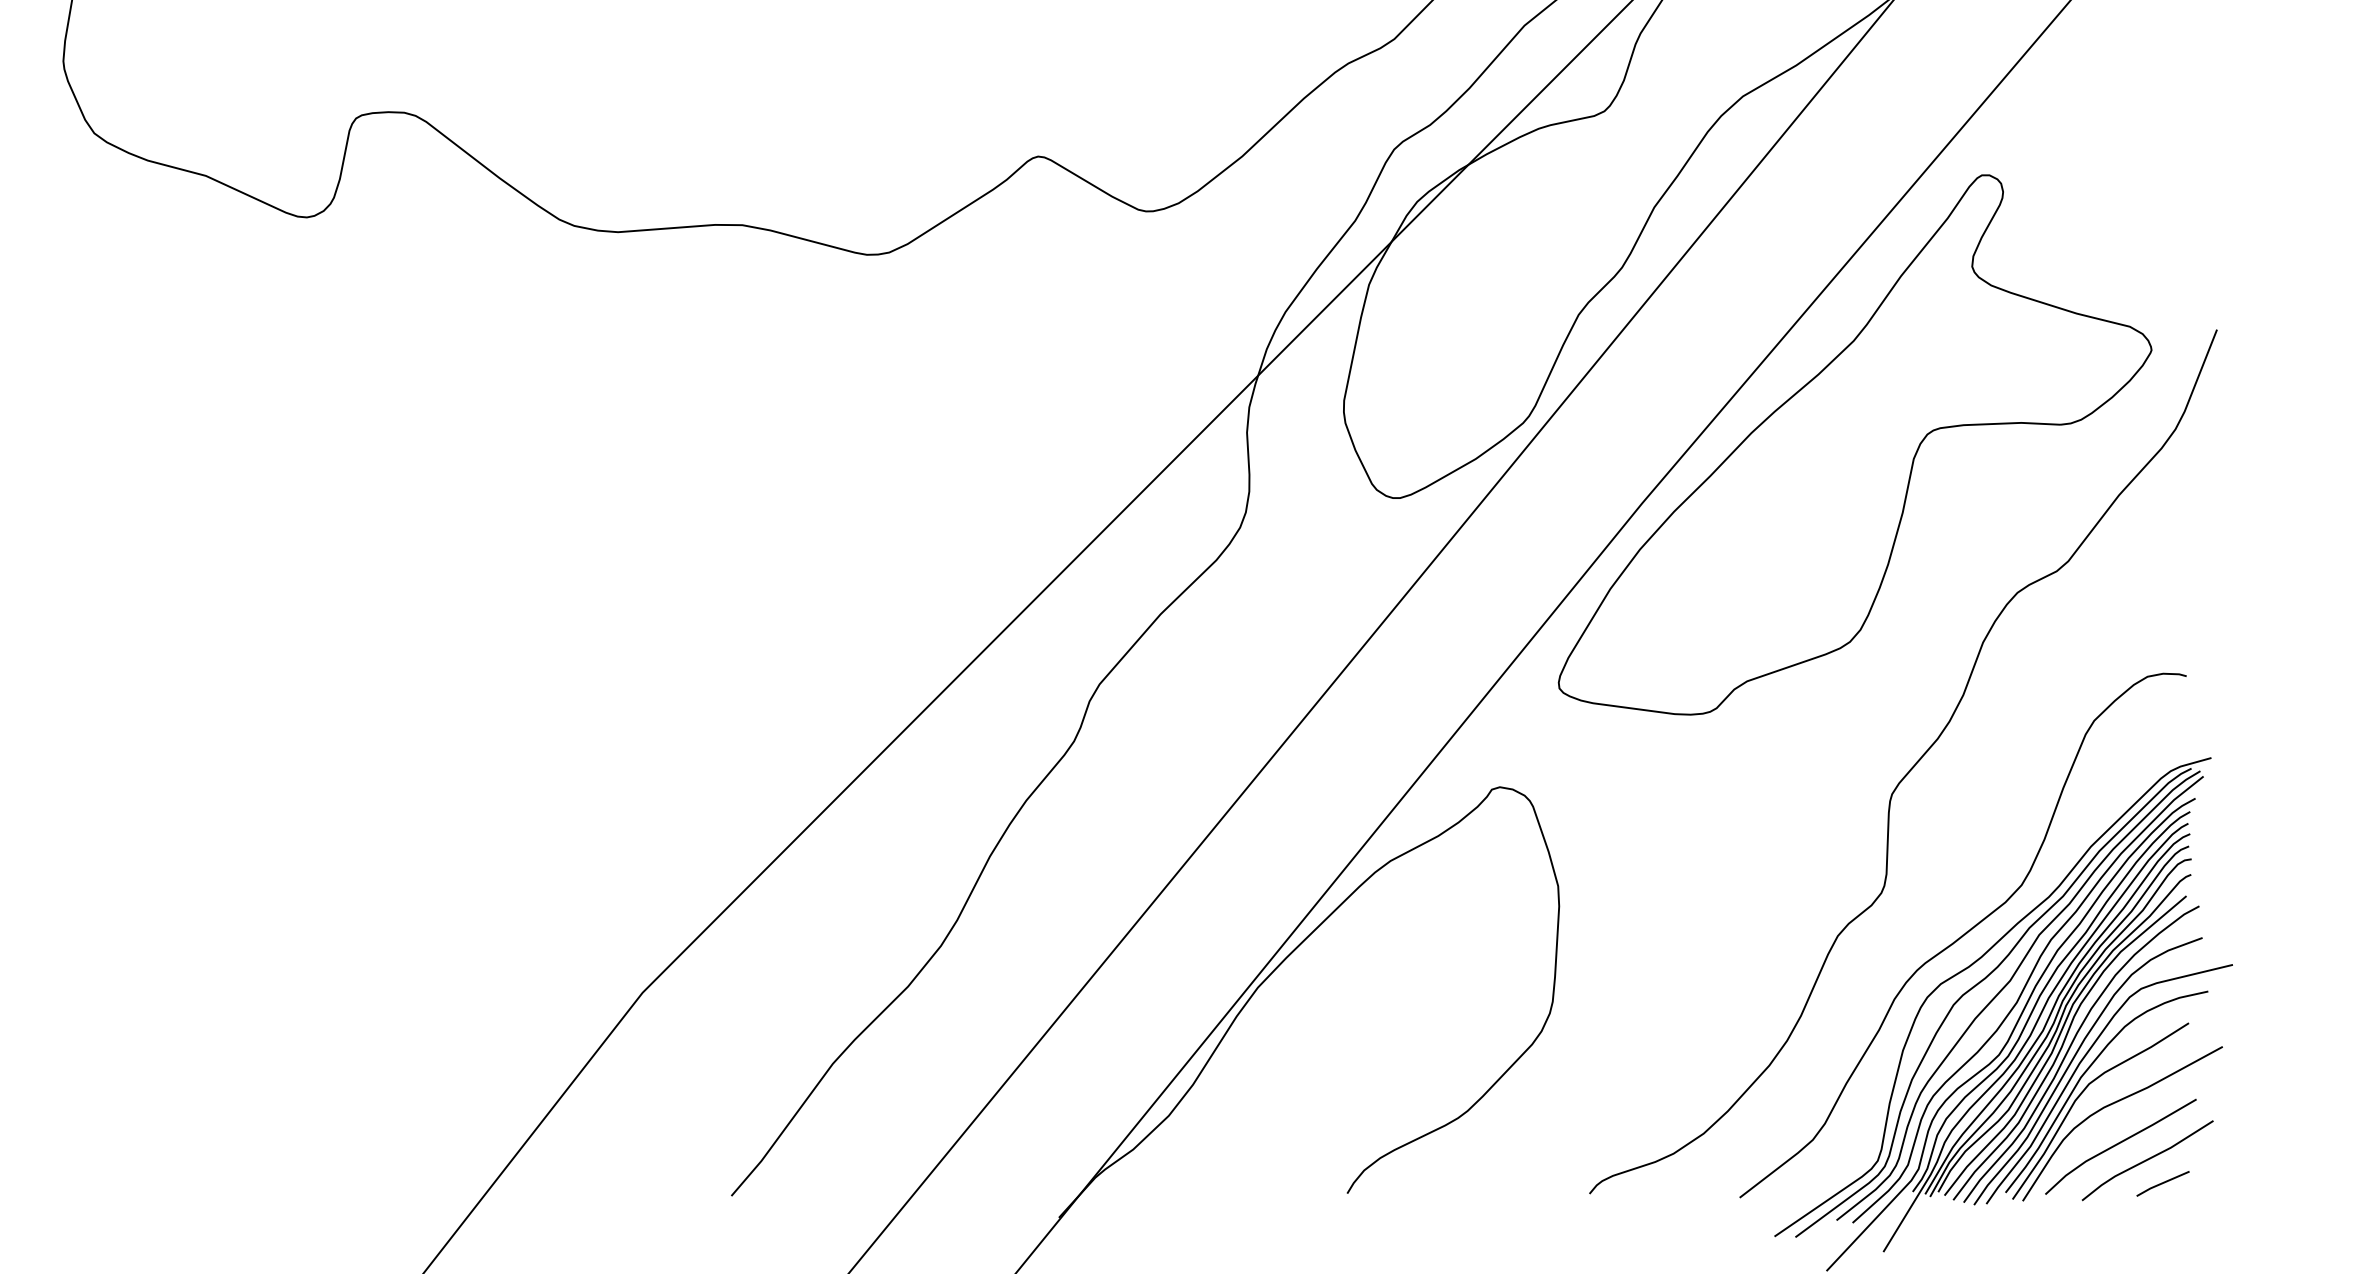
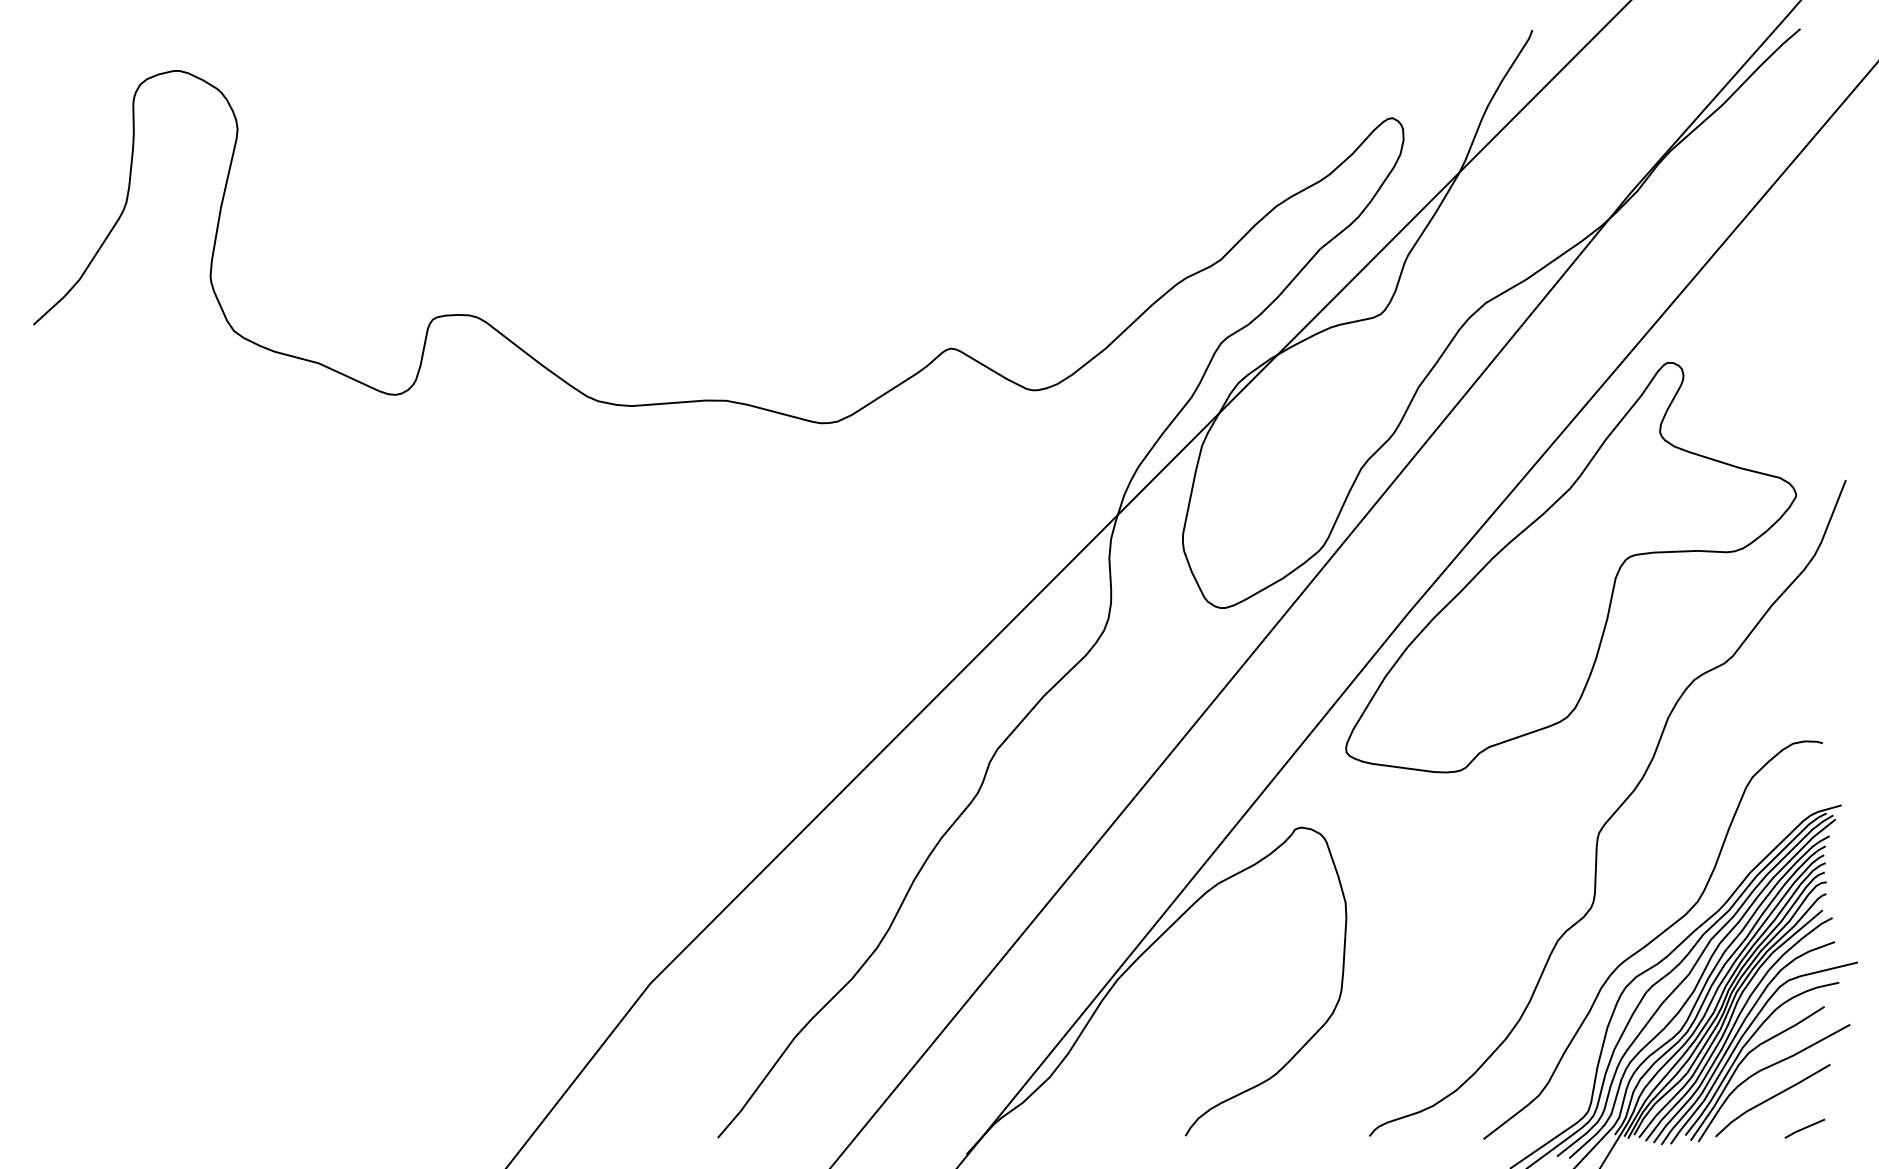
line: (2147, 1159) -> (1793, 1110), removed

